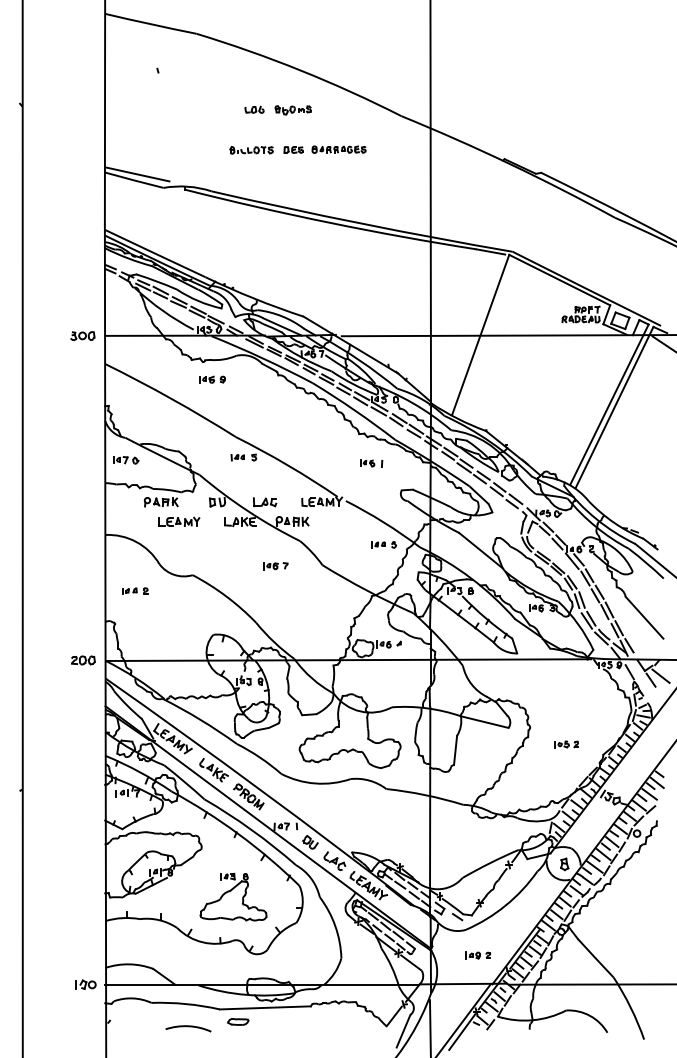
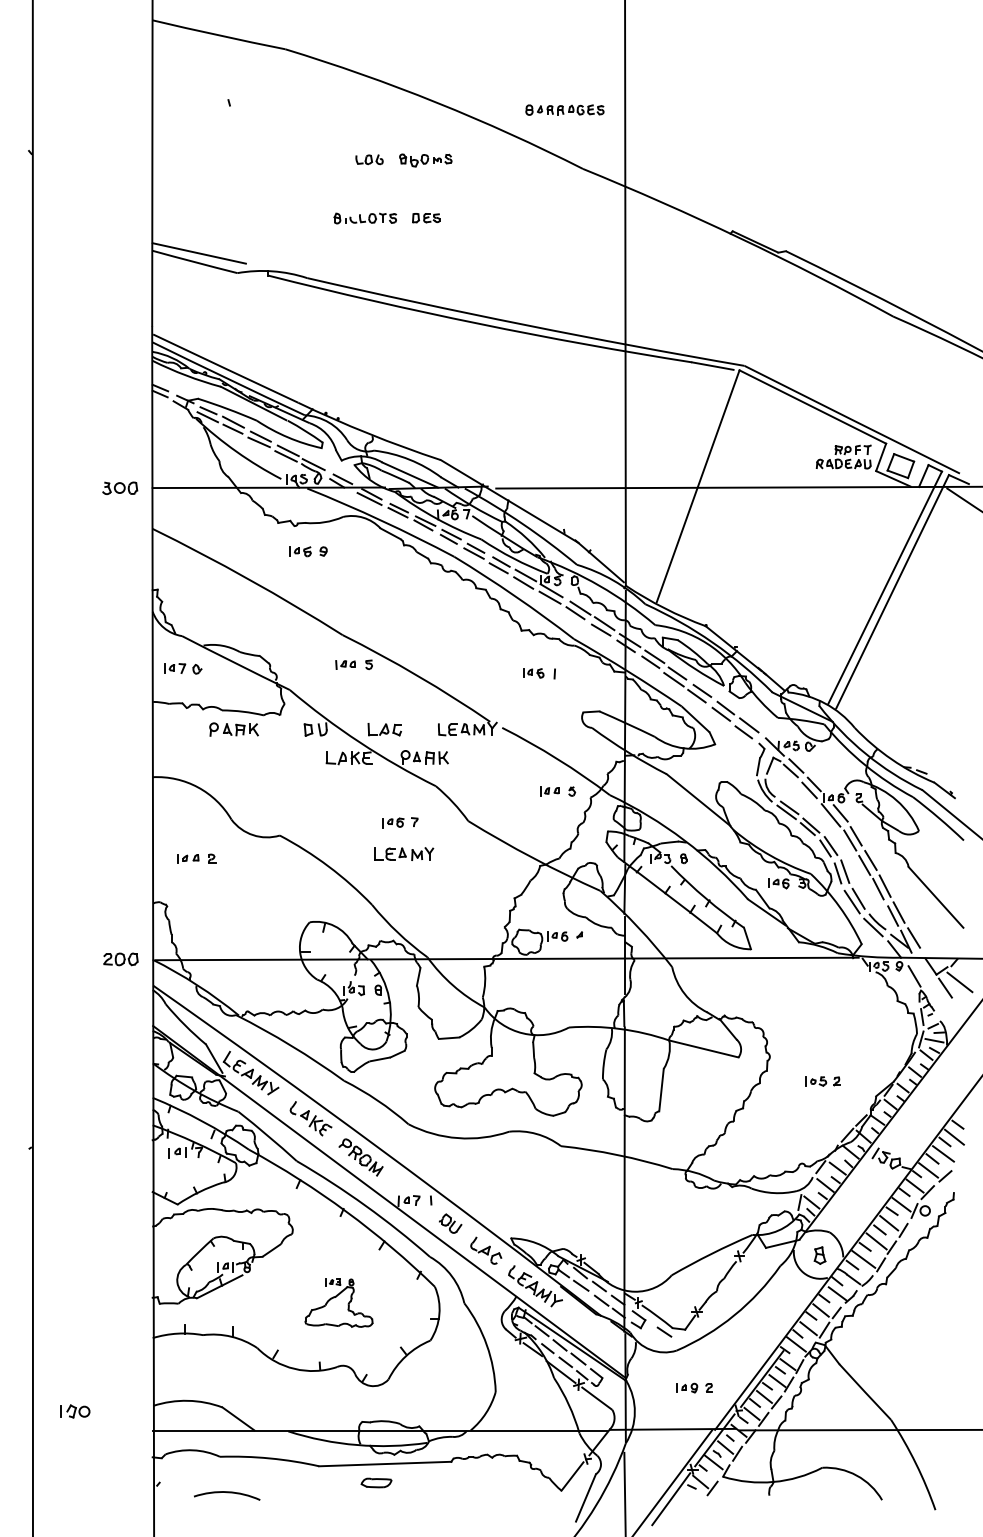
part: (338, 149) -> (564, 109), moved
part: (179, 521) -> (404, 853), moved
part: (233, 896) -> (338, 1302), size x0.7
part: (85, 984) -> (74, 1411), moved
part: (238, 1021) -> (376, 1482), moved
arc: (188, 1027) -> (227, 1493), moved

